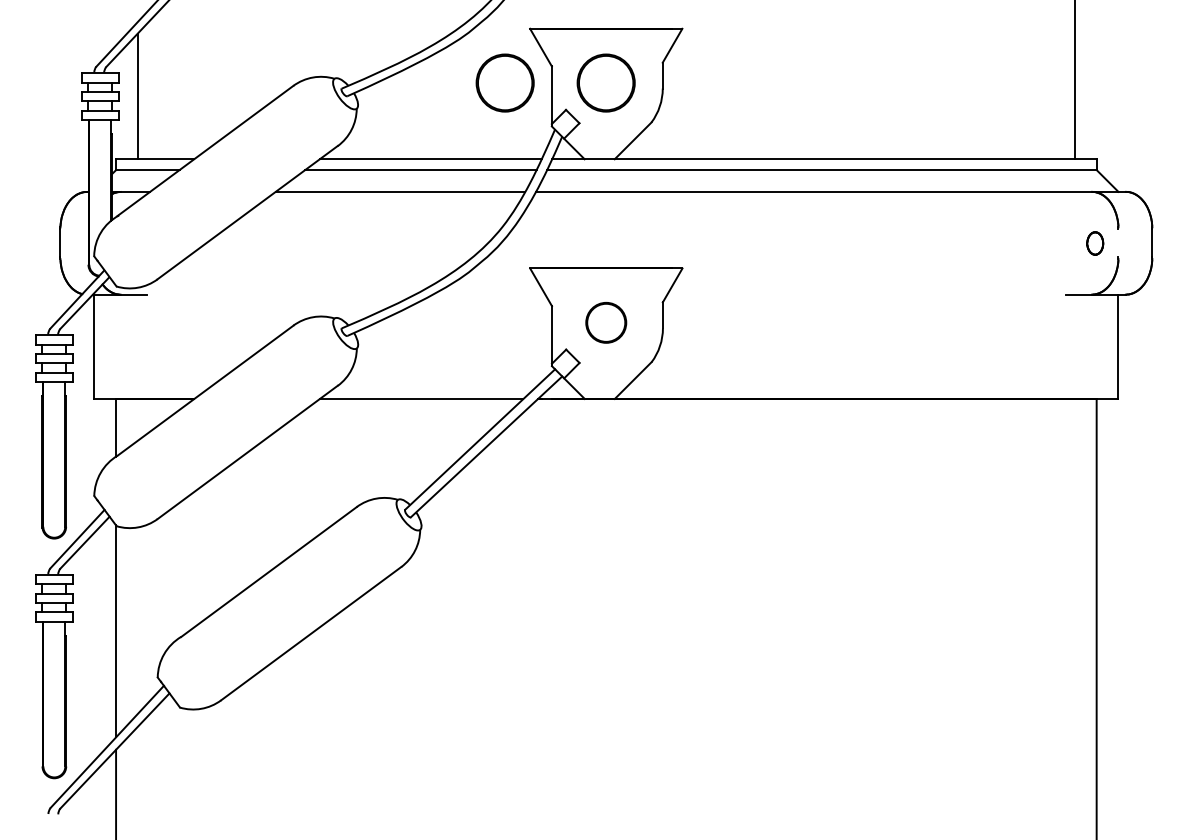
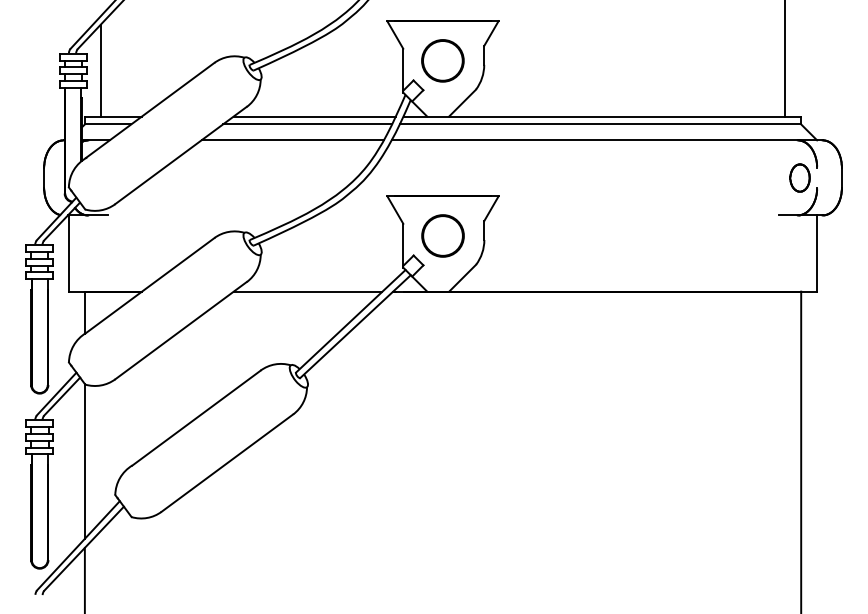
circle: (504, 82) -> (368, 60), removed
part: (1095, 243) -> (800, 178), size x1.67
part: (605, 322) -> (442, 235), size x1.43

